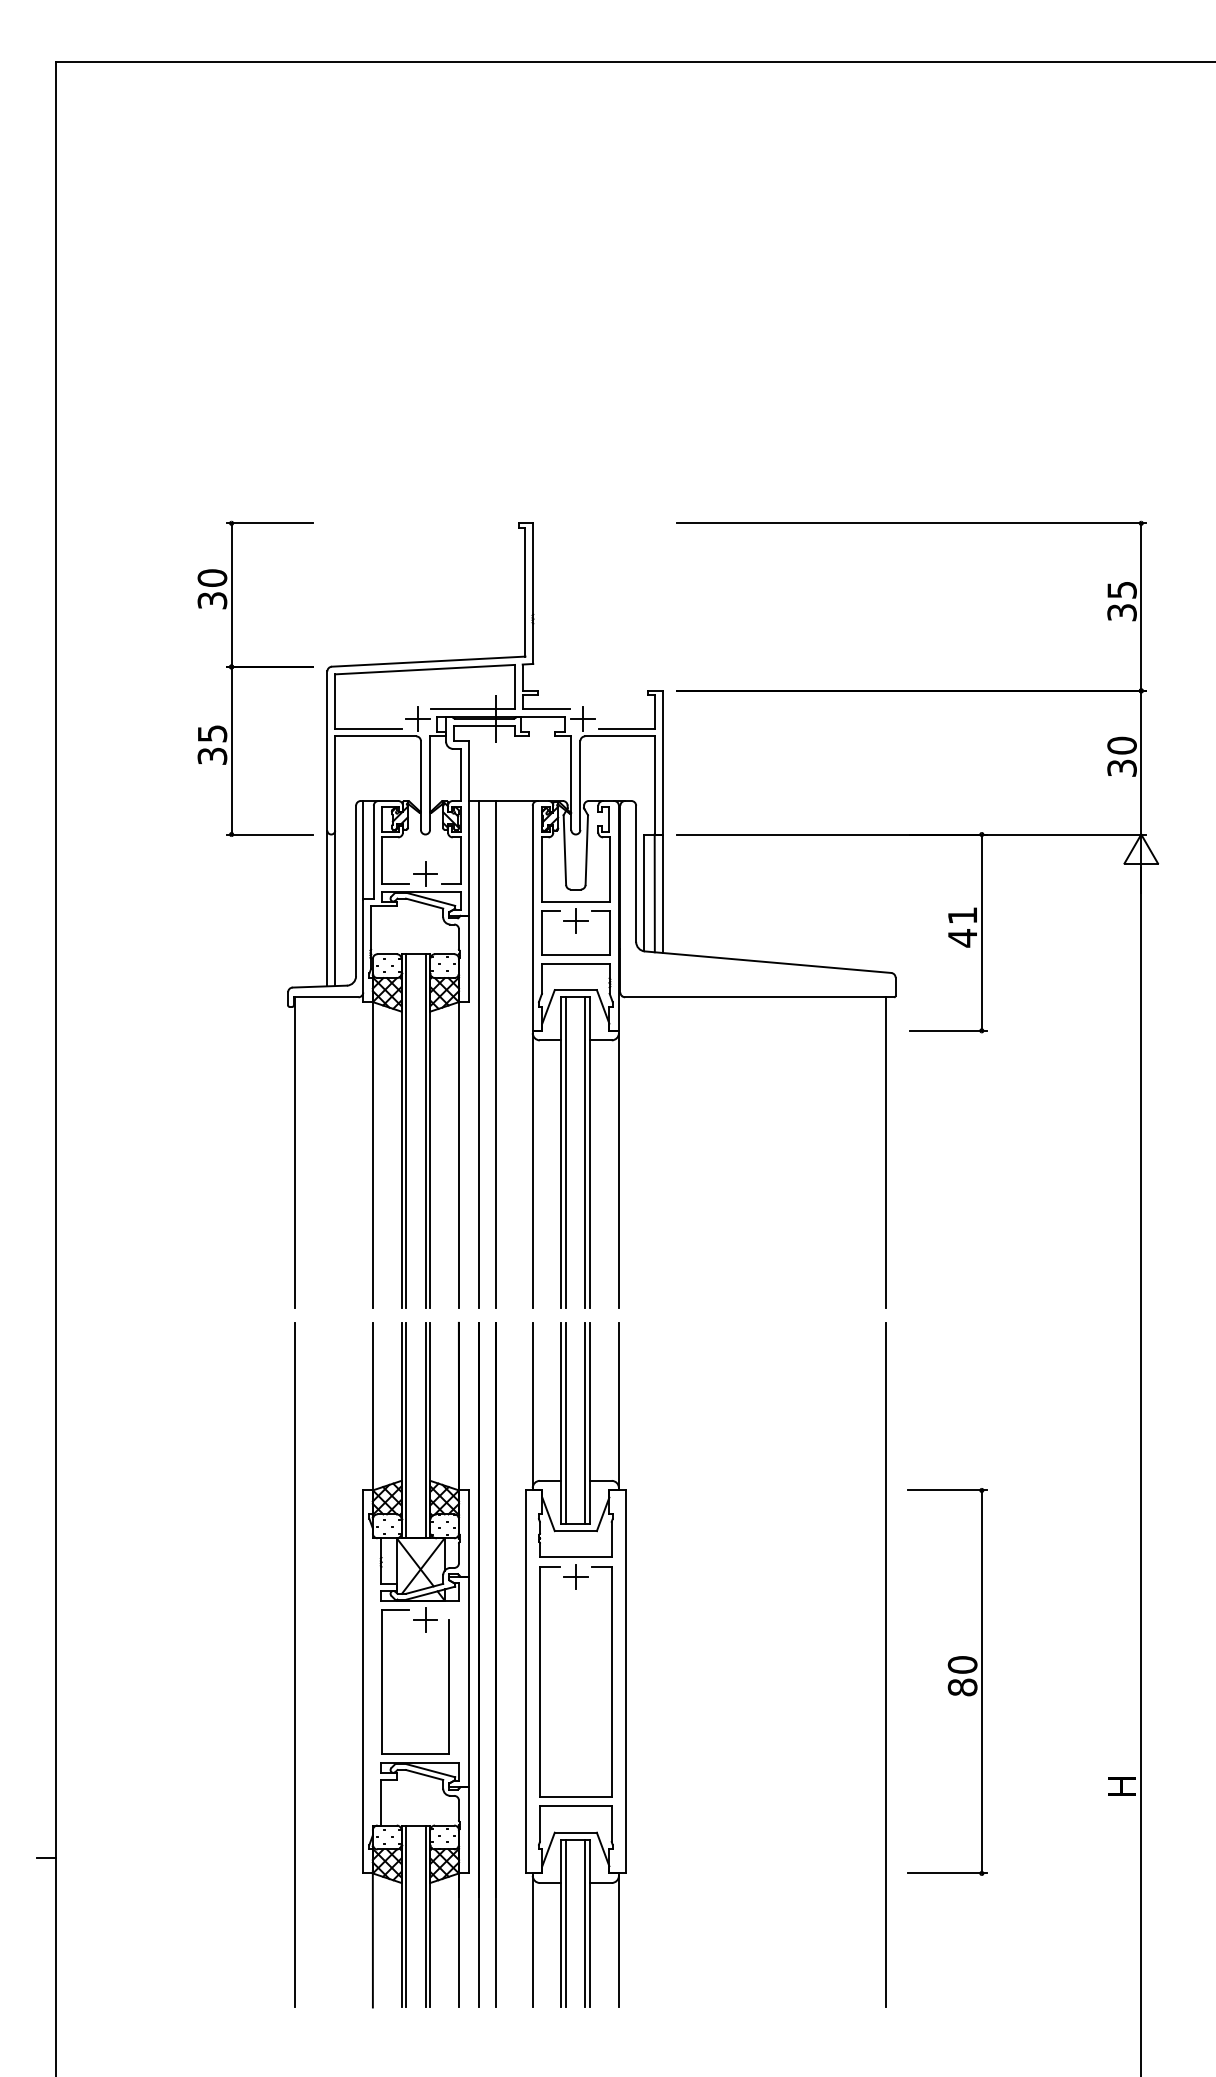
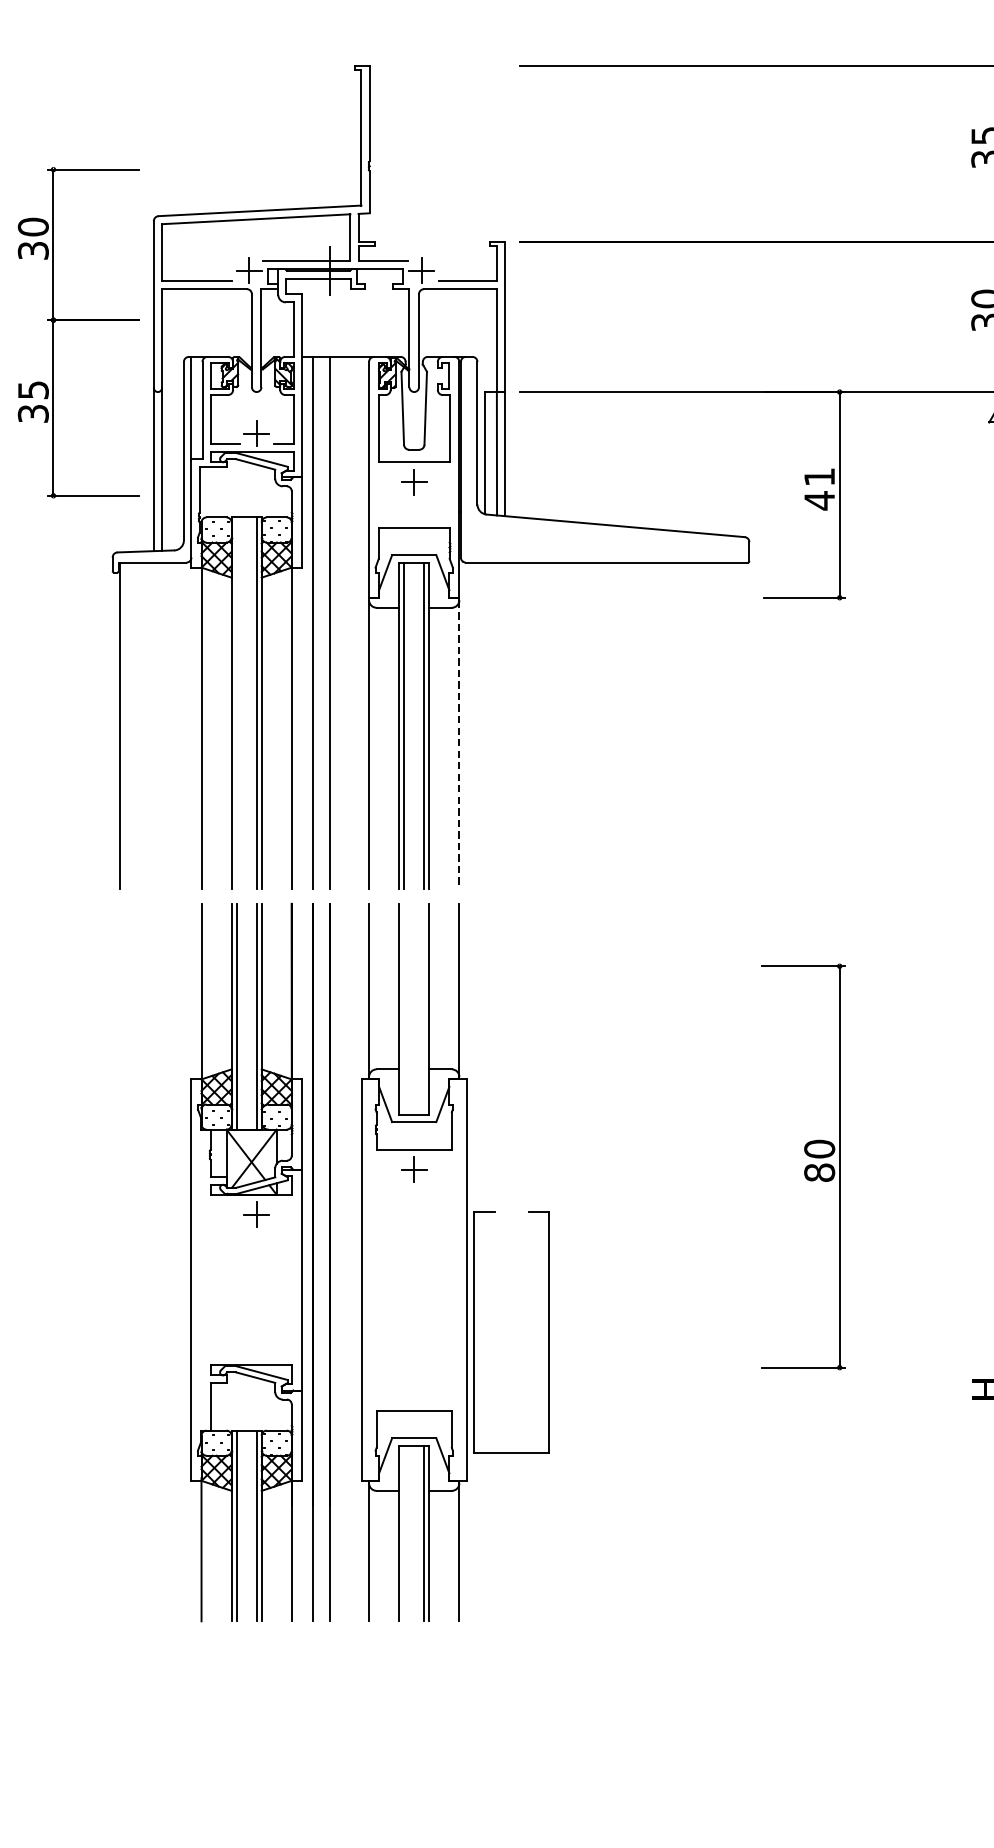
part: (255, 667) -> (78, 320), moved
part: (575, 954) -> (413, 517), removed
line: (406, 1131) -> (236, 703), removed
line: (886, 1152) -> (739, 725), removed
line: (618, 1171) -> (458, 745), solid -> dashed
line: (566, 1422) -> (404, 1008), removed
line: (585, 1422) -> (424, 1008), removed
line: (295, 1664) -> (120, 1261), removed
line: (886, 1664) -> (739, 1261), removed
part: (382, 1681) -> (211, 1279), removed
part: (540, 1681) -> (474, 1332), moved
part: (947, 1681) -> (803, 1166), moved
line: (566, 1923) -> (404, 1533), removed

